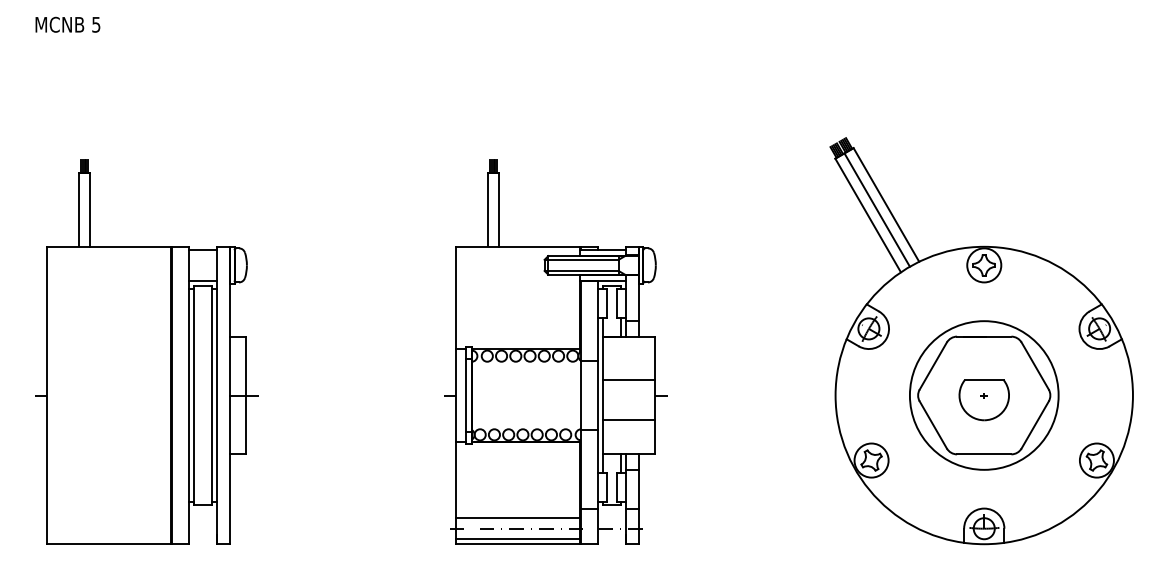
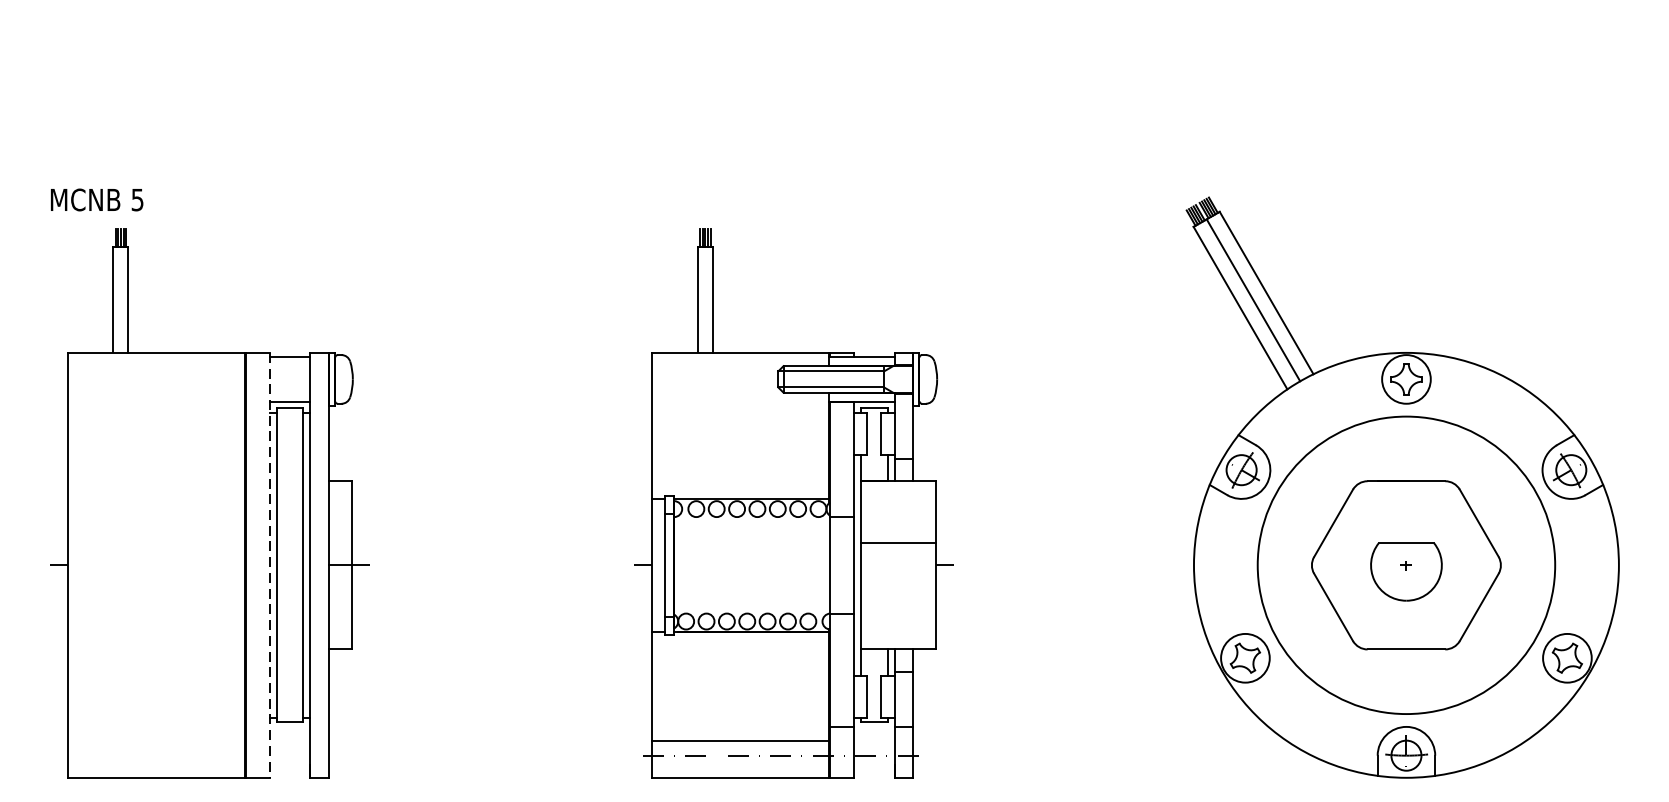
text: (67, 24) -> (96, 199), moved
line: (188, 395) -> (269, 565), solid -> dashed
circle: (983, 395) -> (1405, 565), size x1.4
line: (628, 420) -> (898, 601), removed
line: (518, 539) -> (740, 771), removed

